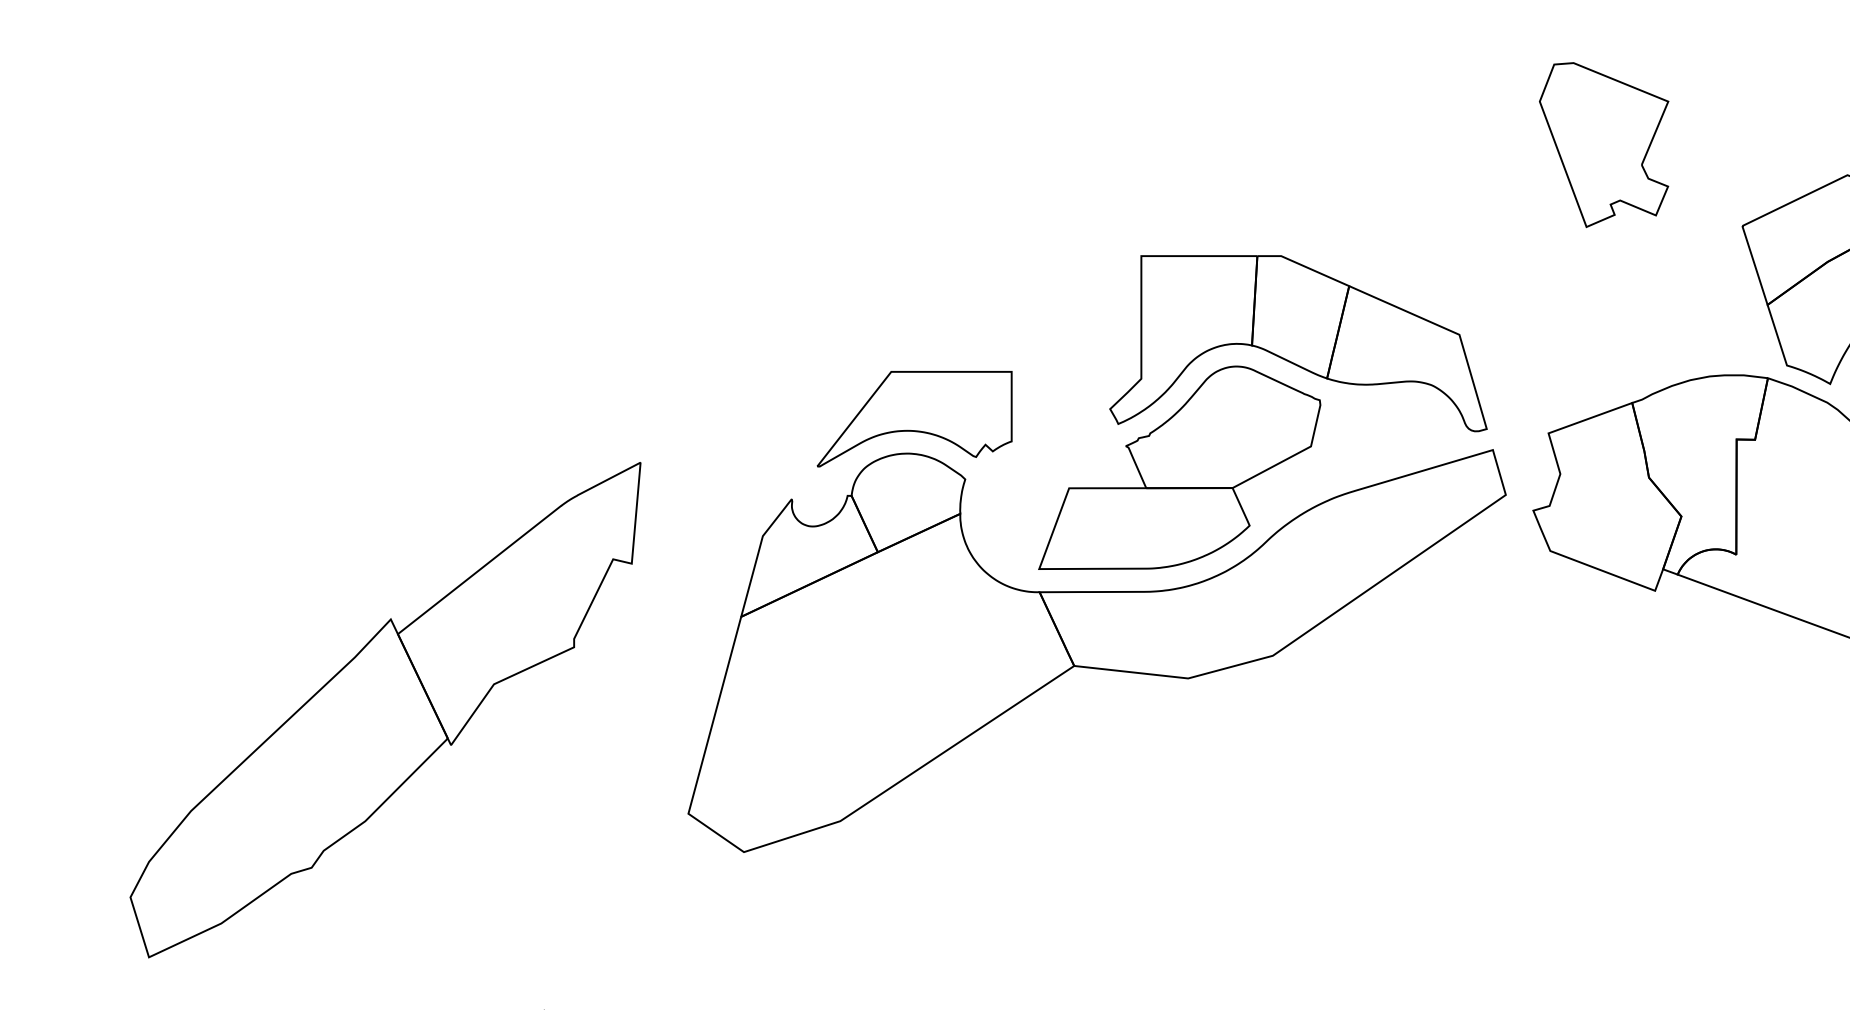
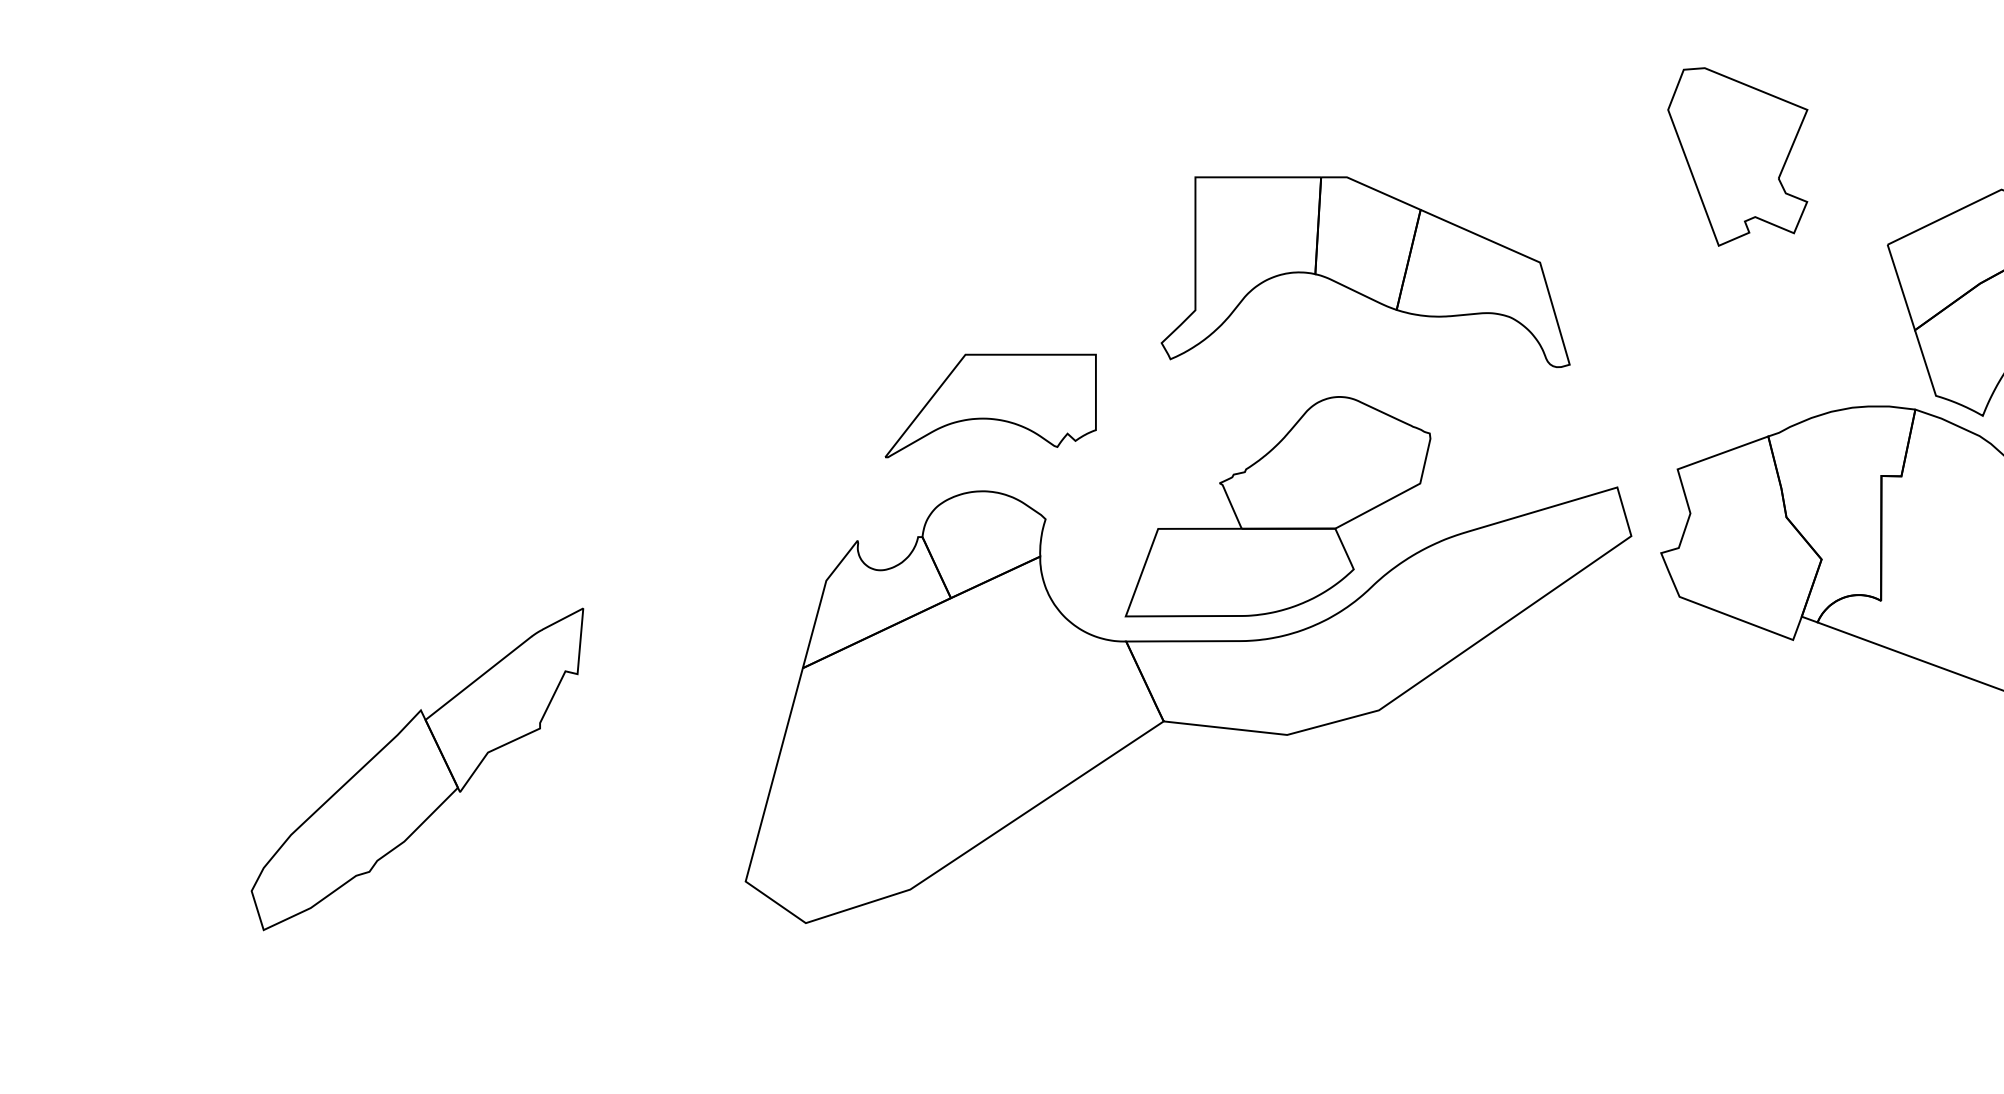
part: (1298, 343) -> (1365, 271), moved
part: (914, 418) -> (990, 405), moved
part: (385, 710) -> (417, 769), size x0.6

